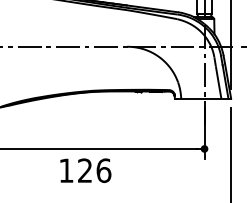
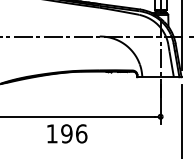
text: (84, 170) -> (66, 133), 126 -> 196

